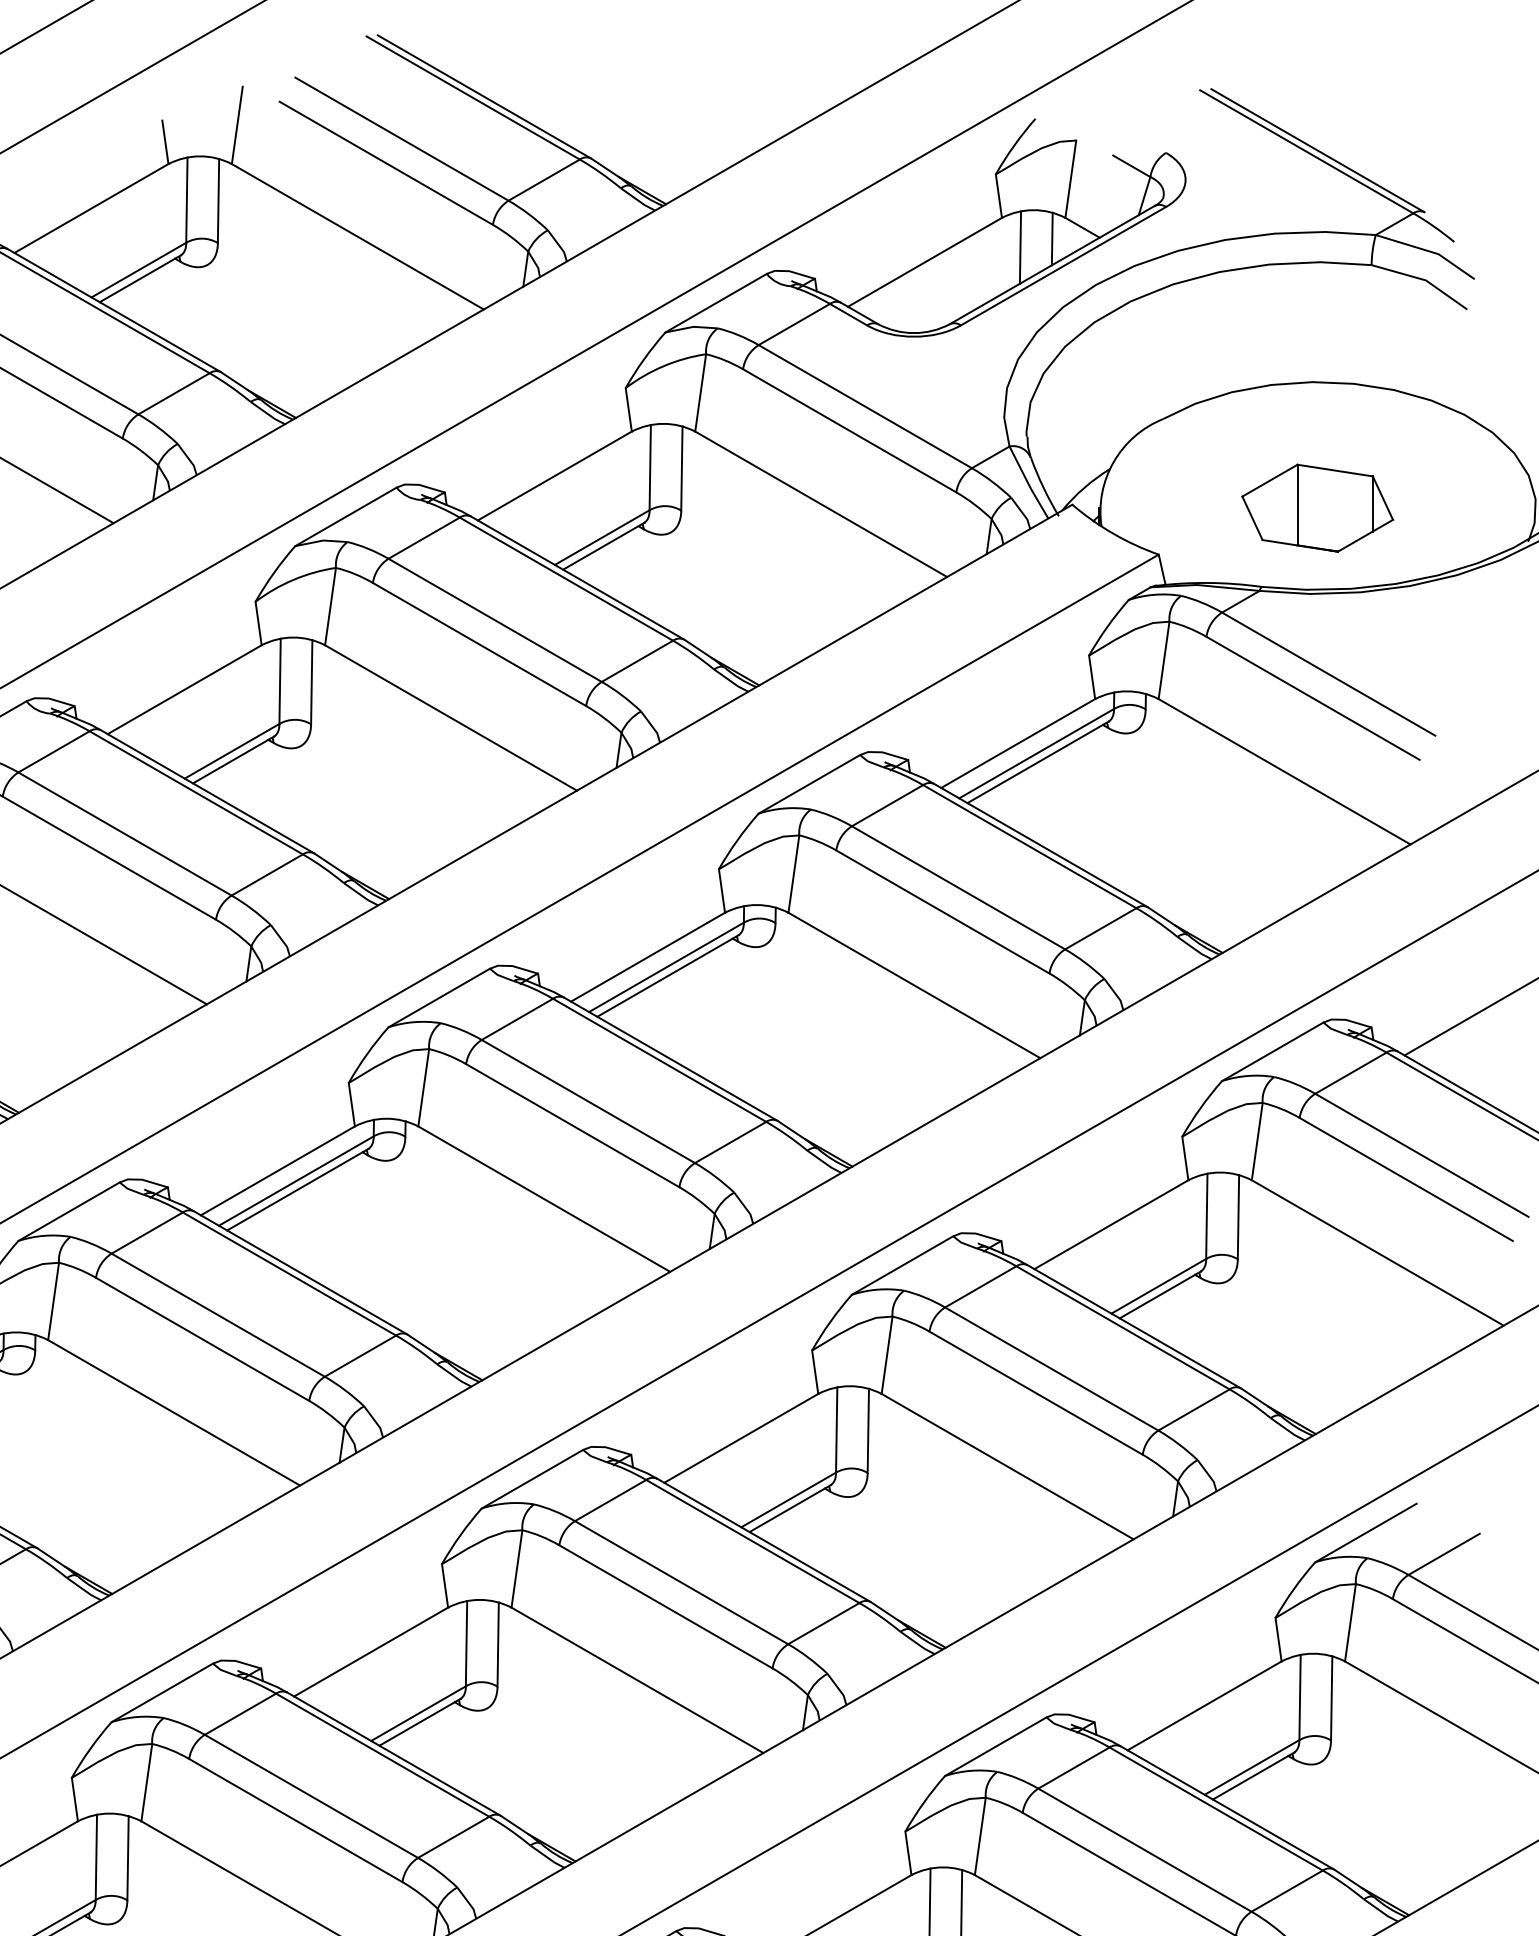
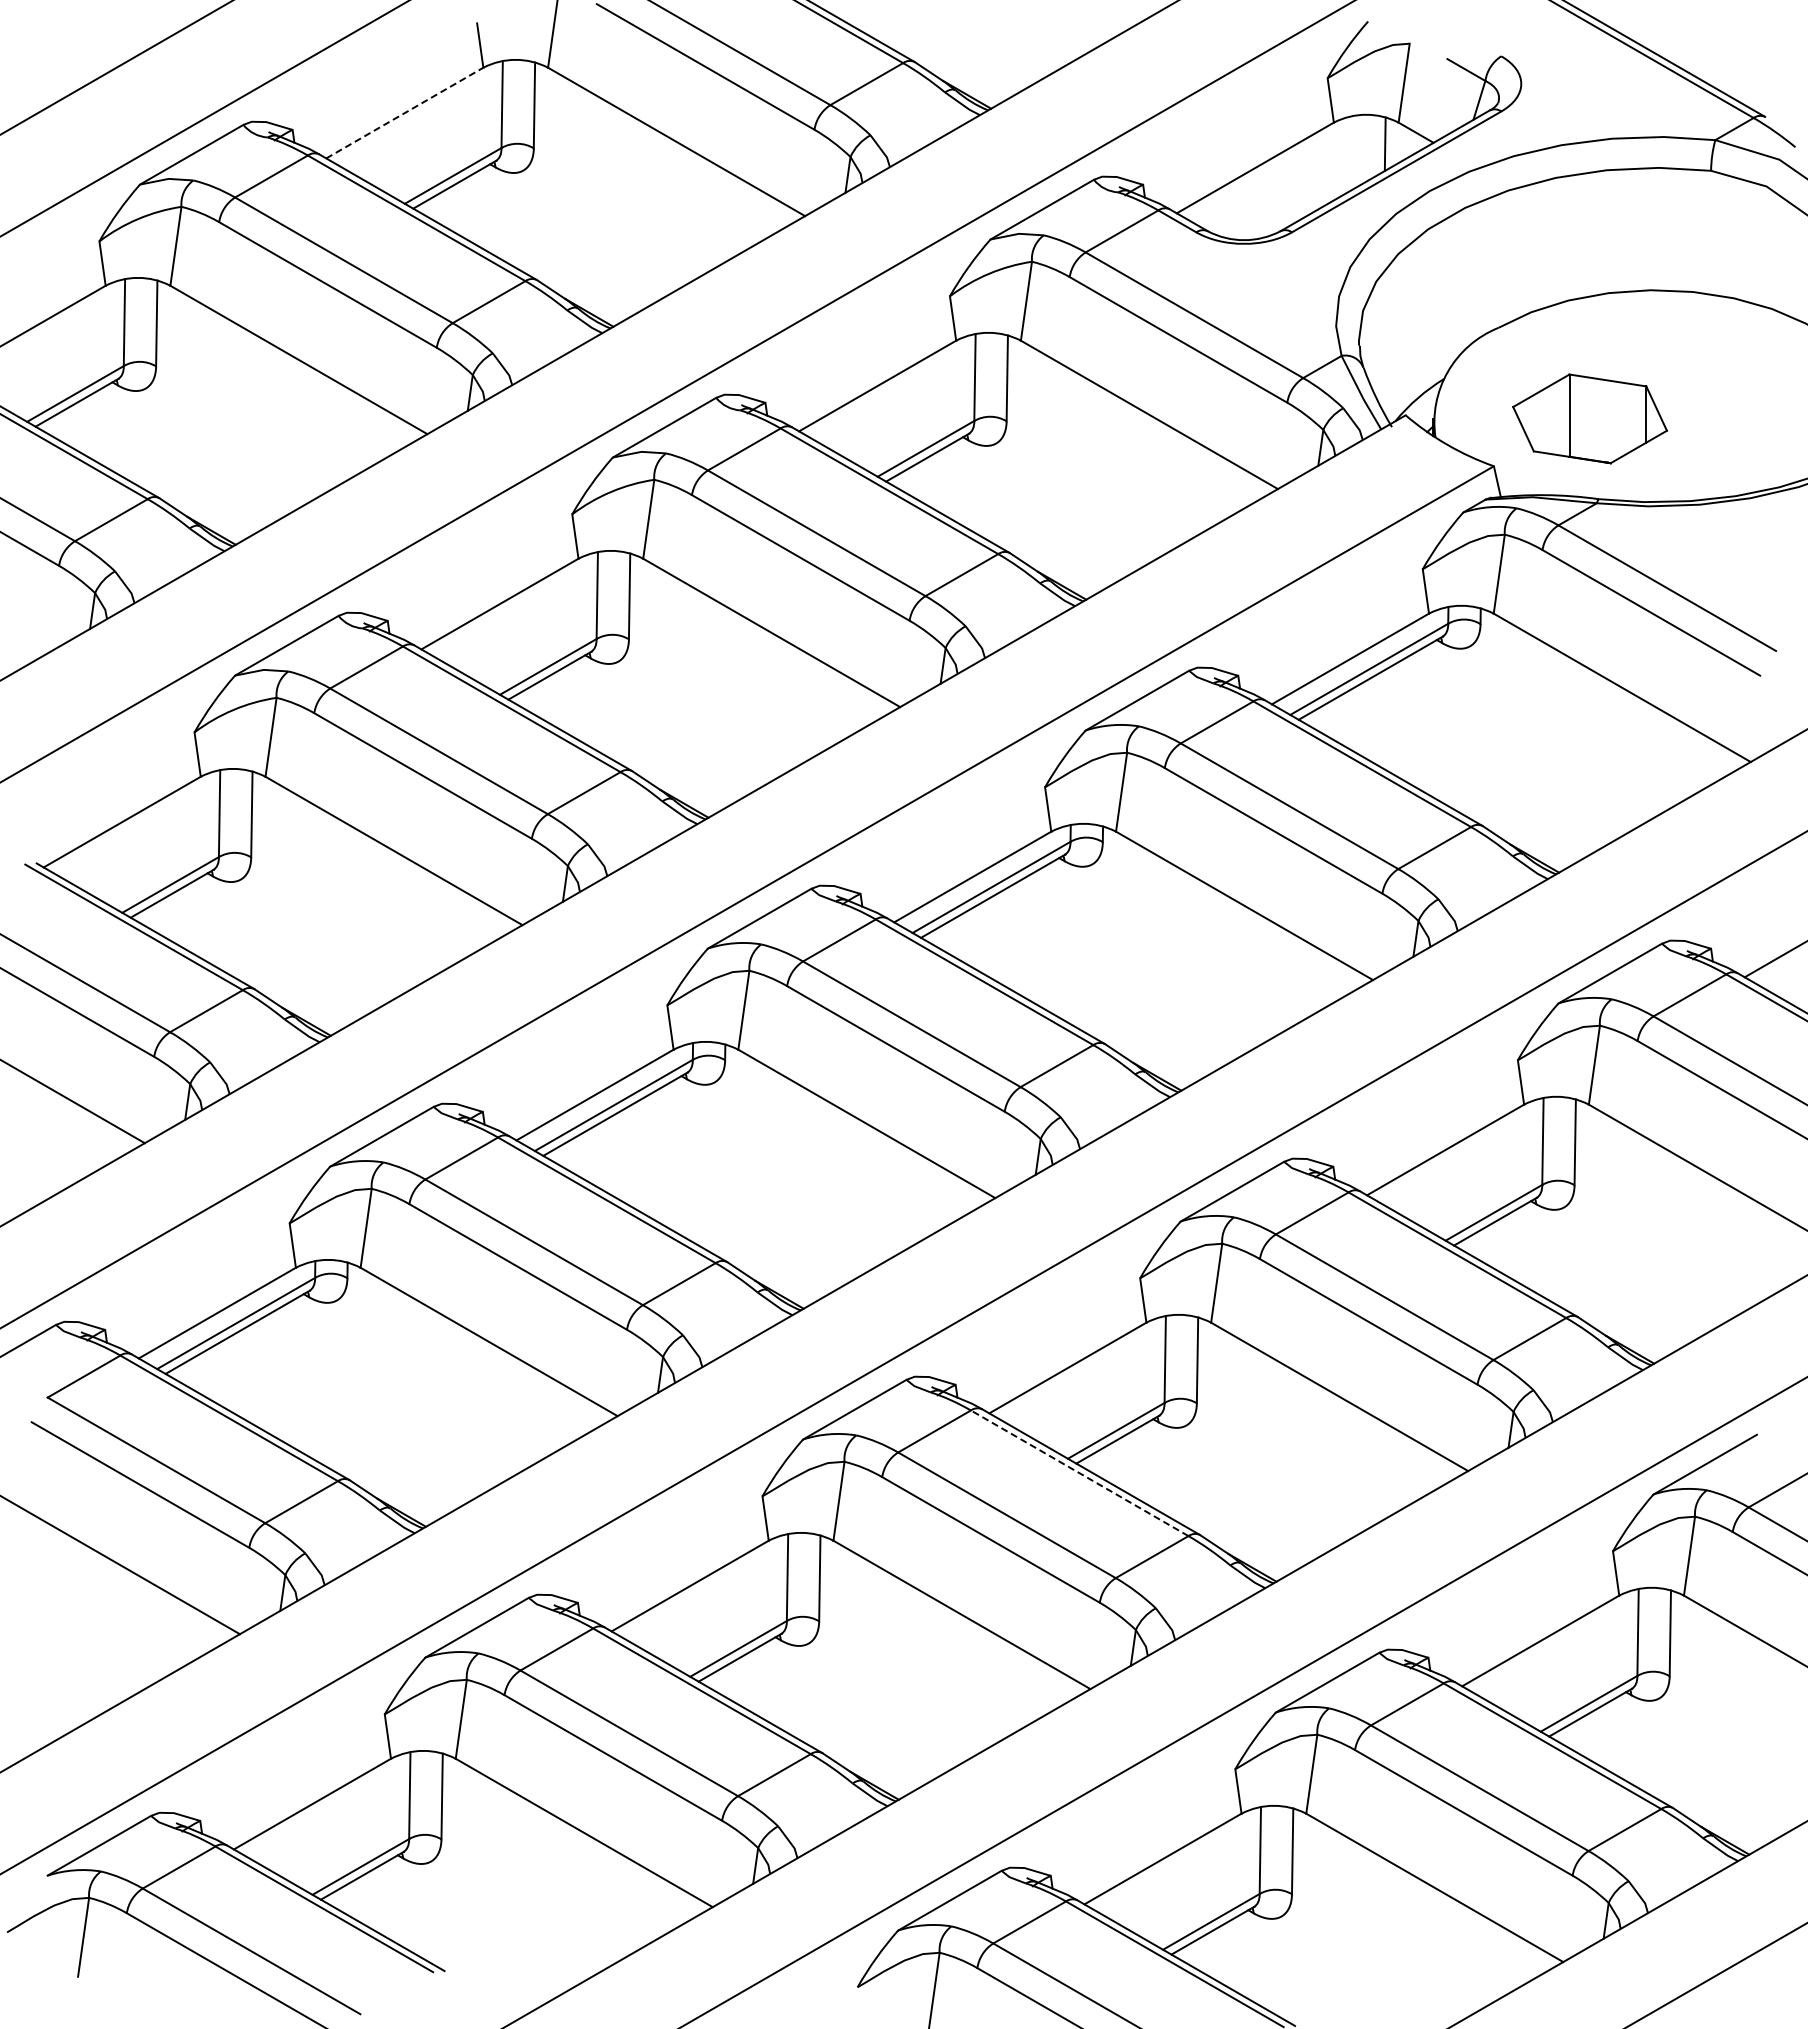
line: (91, 208) -> (404, 113), solid -> dashed
line: (1020, 247) -> (1352, 152), removed
part: (1317, 507) -> (1589, 418), moved
line: (752, 1541) -> (1079, 1473), solid -> dashed

